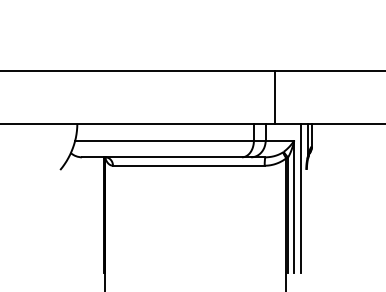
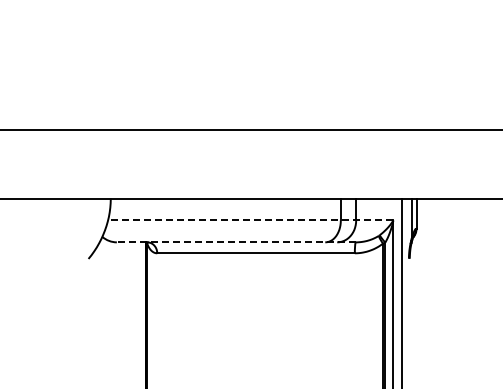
line: (275, 97) -> (368, 164), removed
line: (184, 140) -> (250, 220), solid -> dashed
line: (173, 157) -> (235, 242), solid -> dashed

